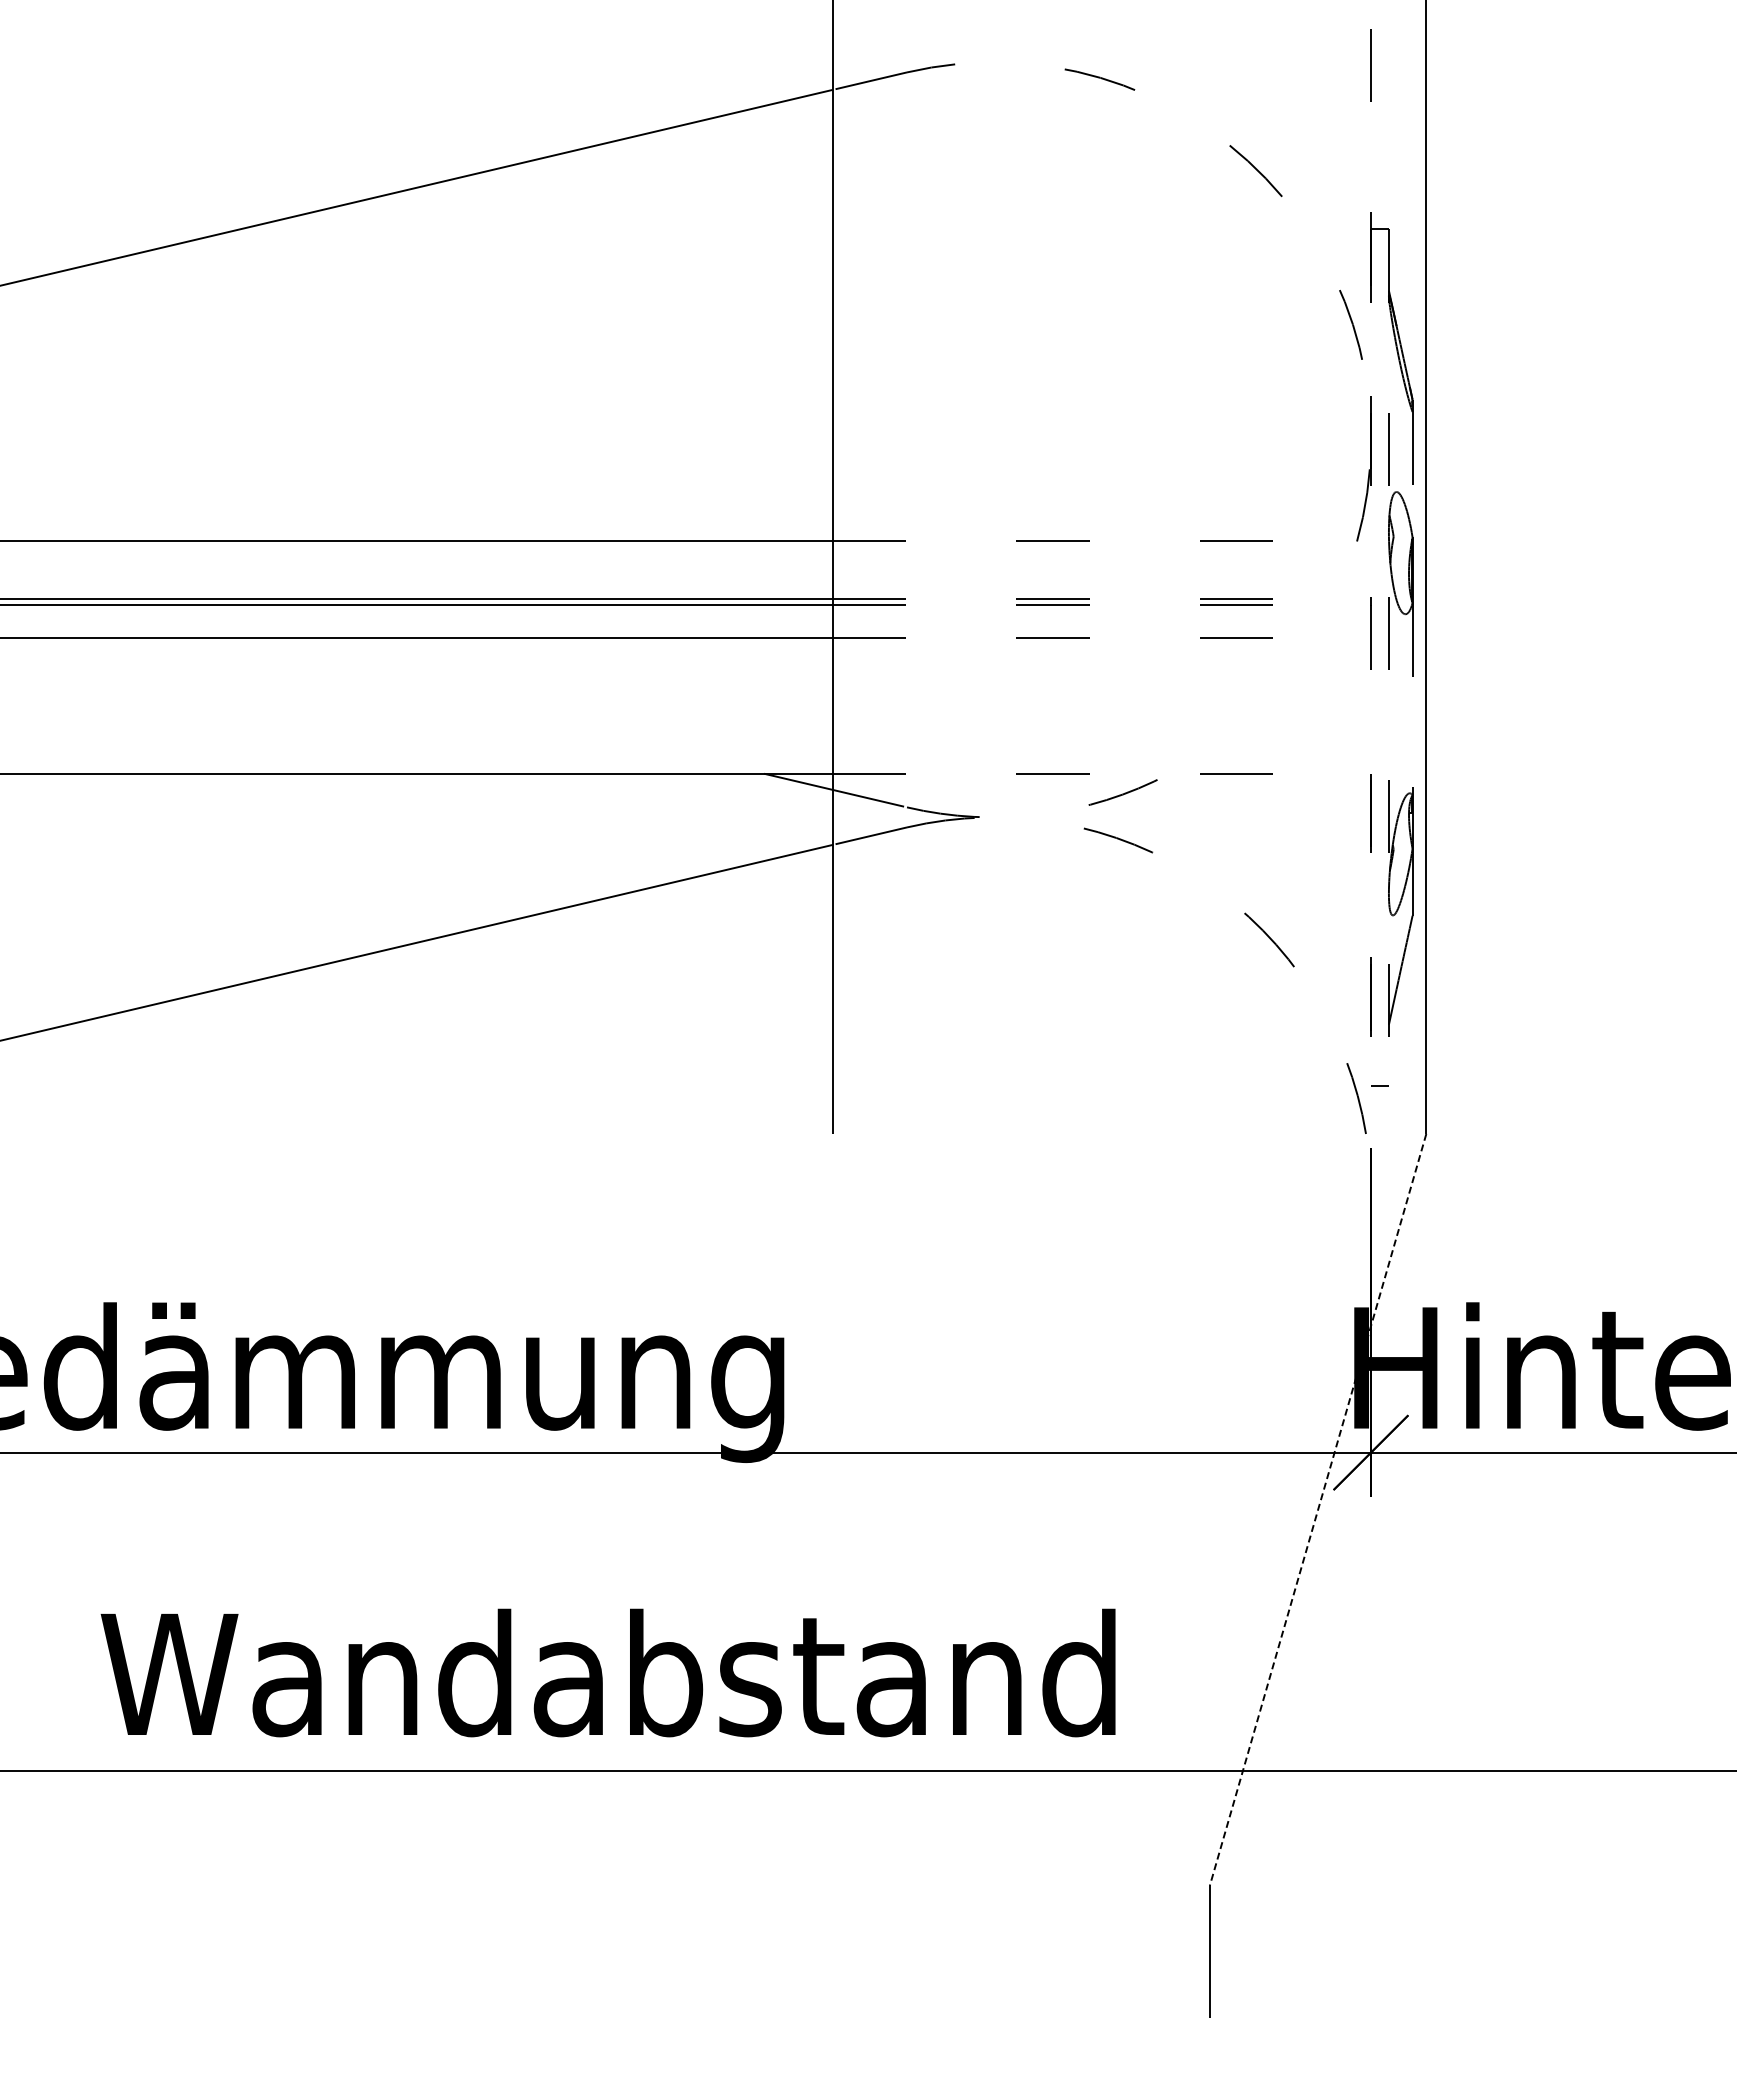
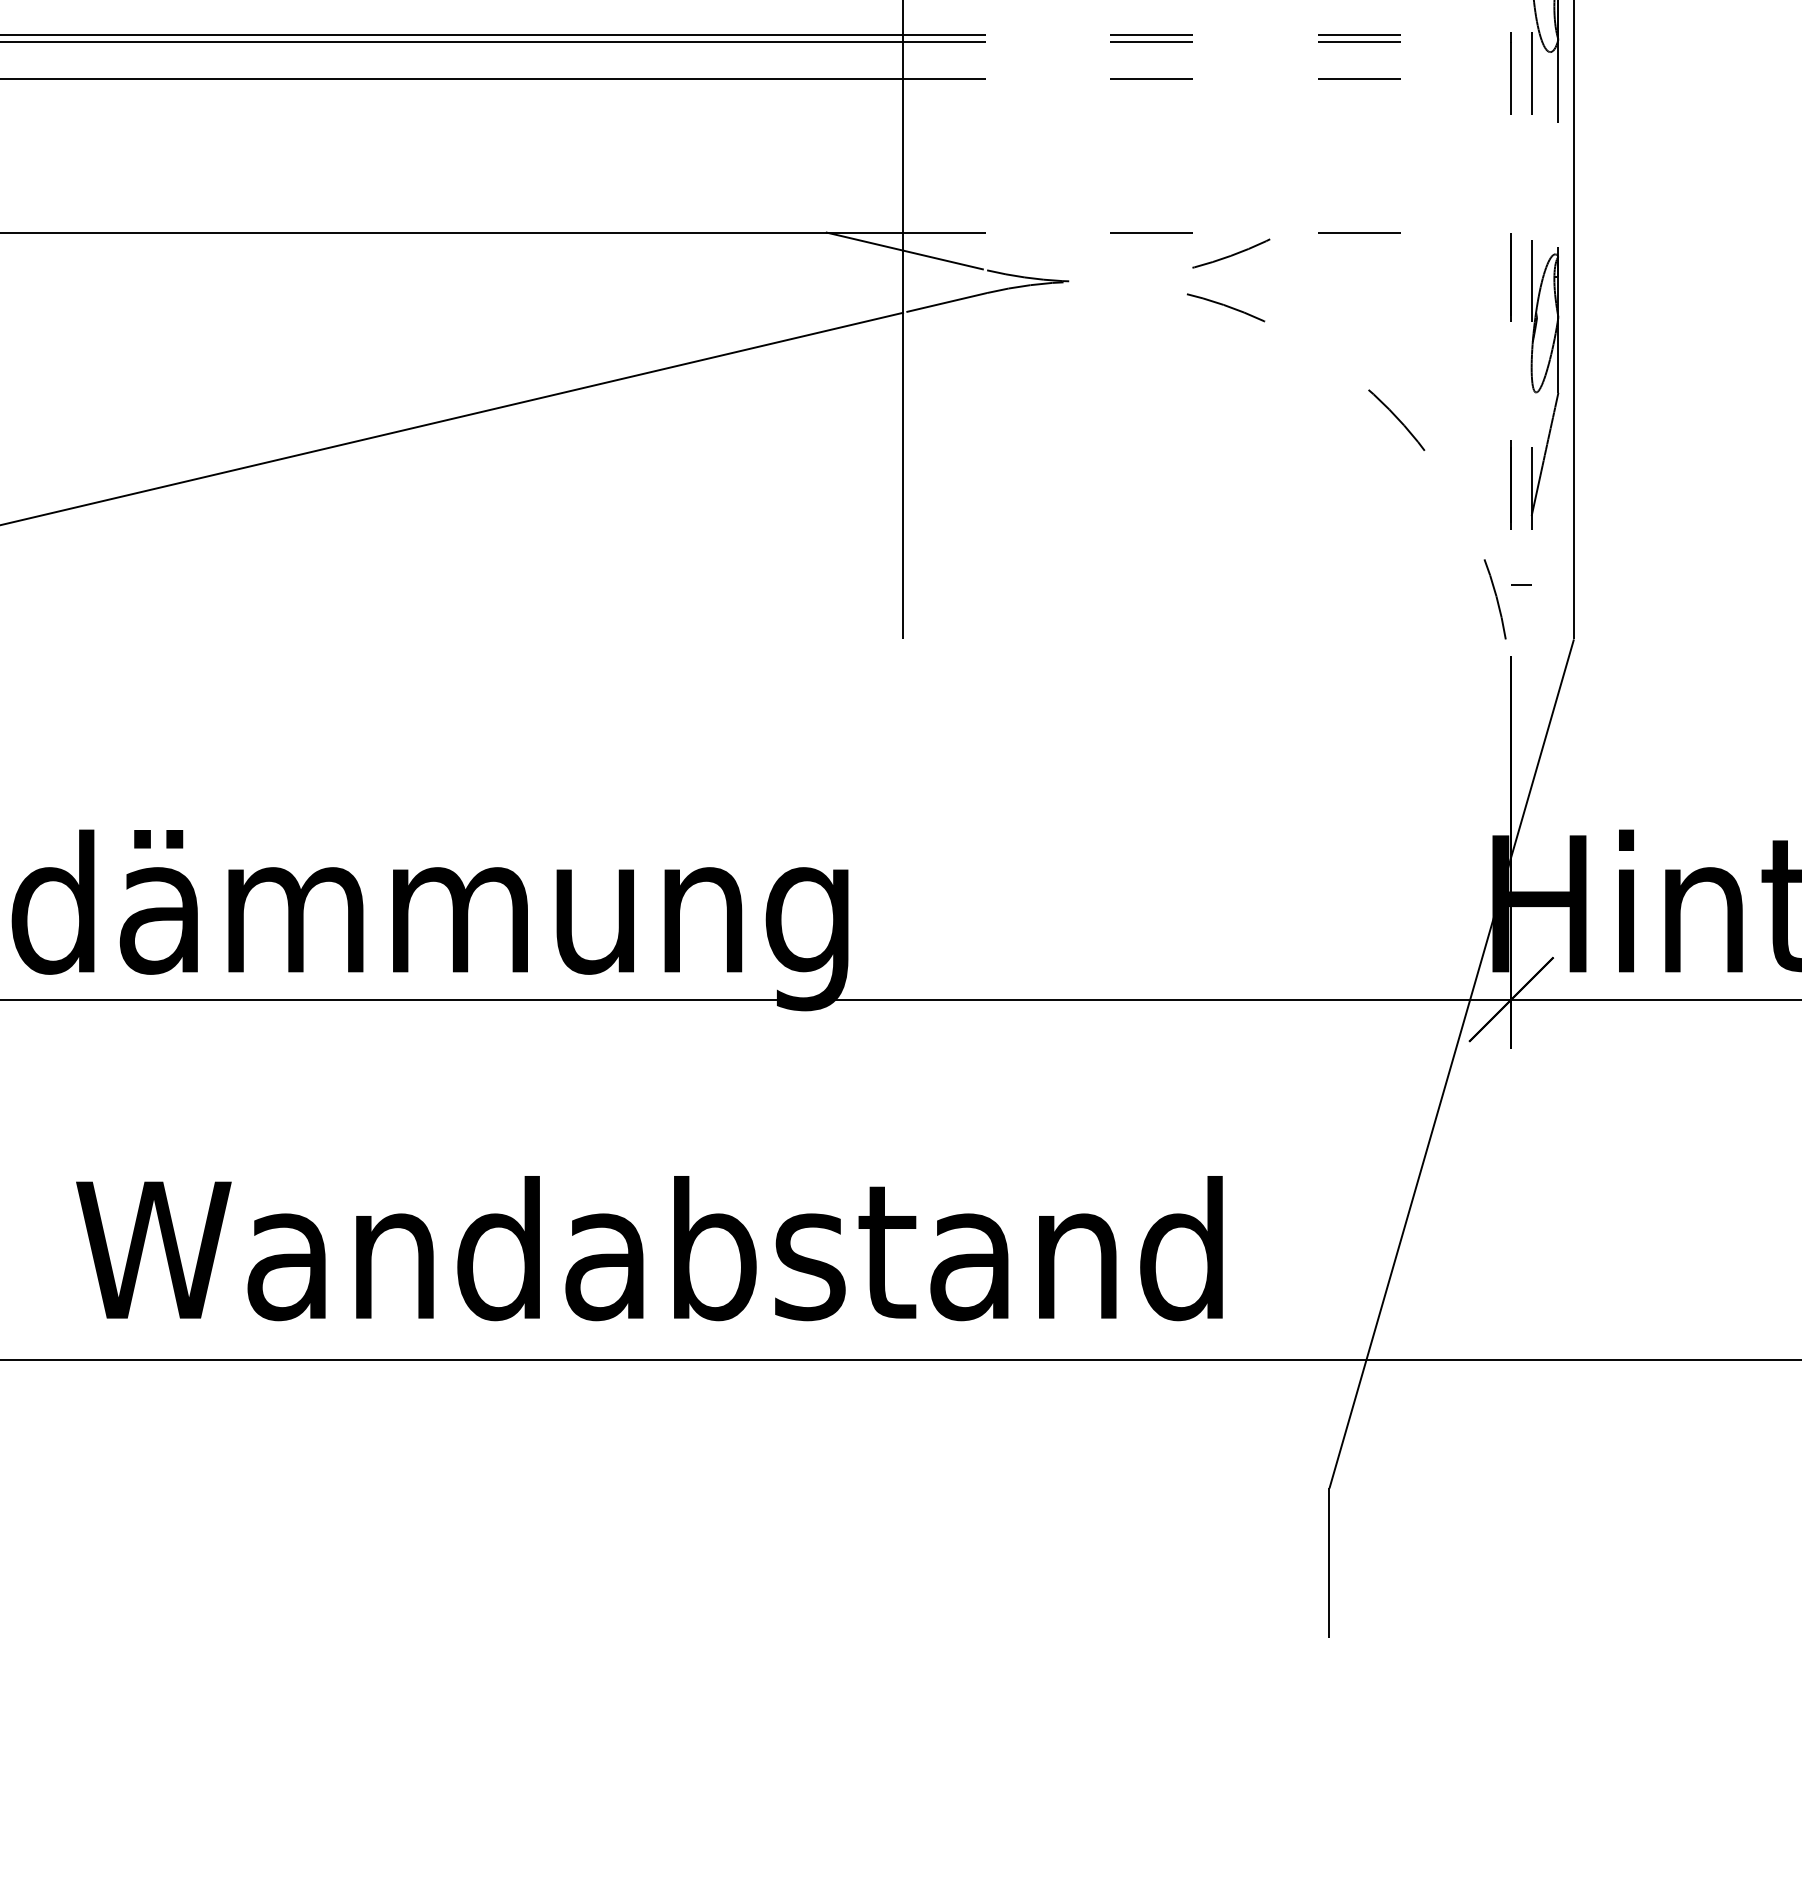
line: (1318, 1509) -> (1452, 1063), dashed -> solid

